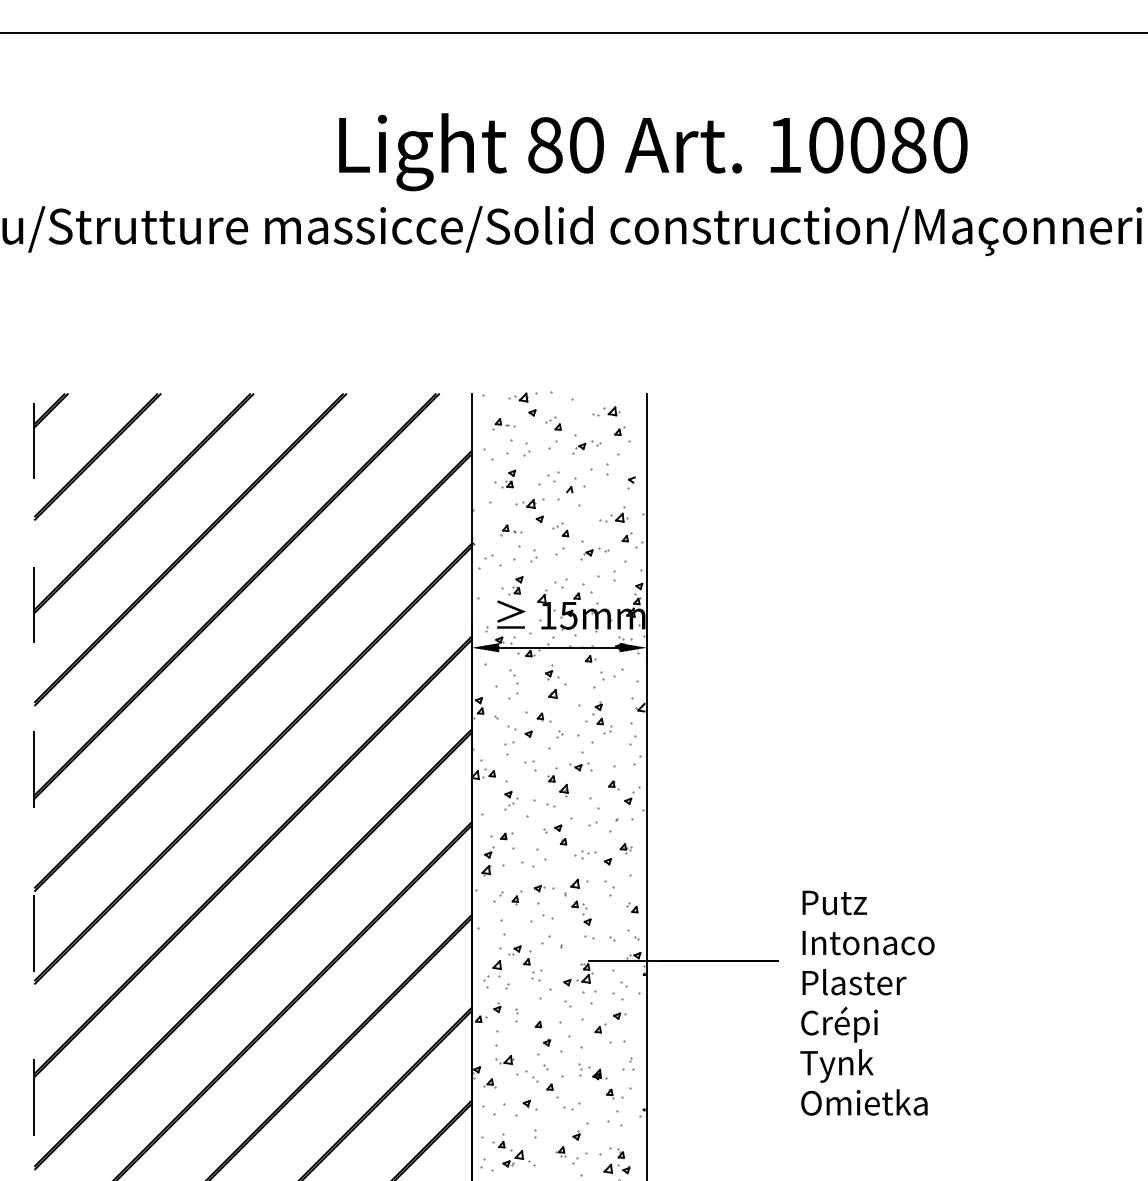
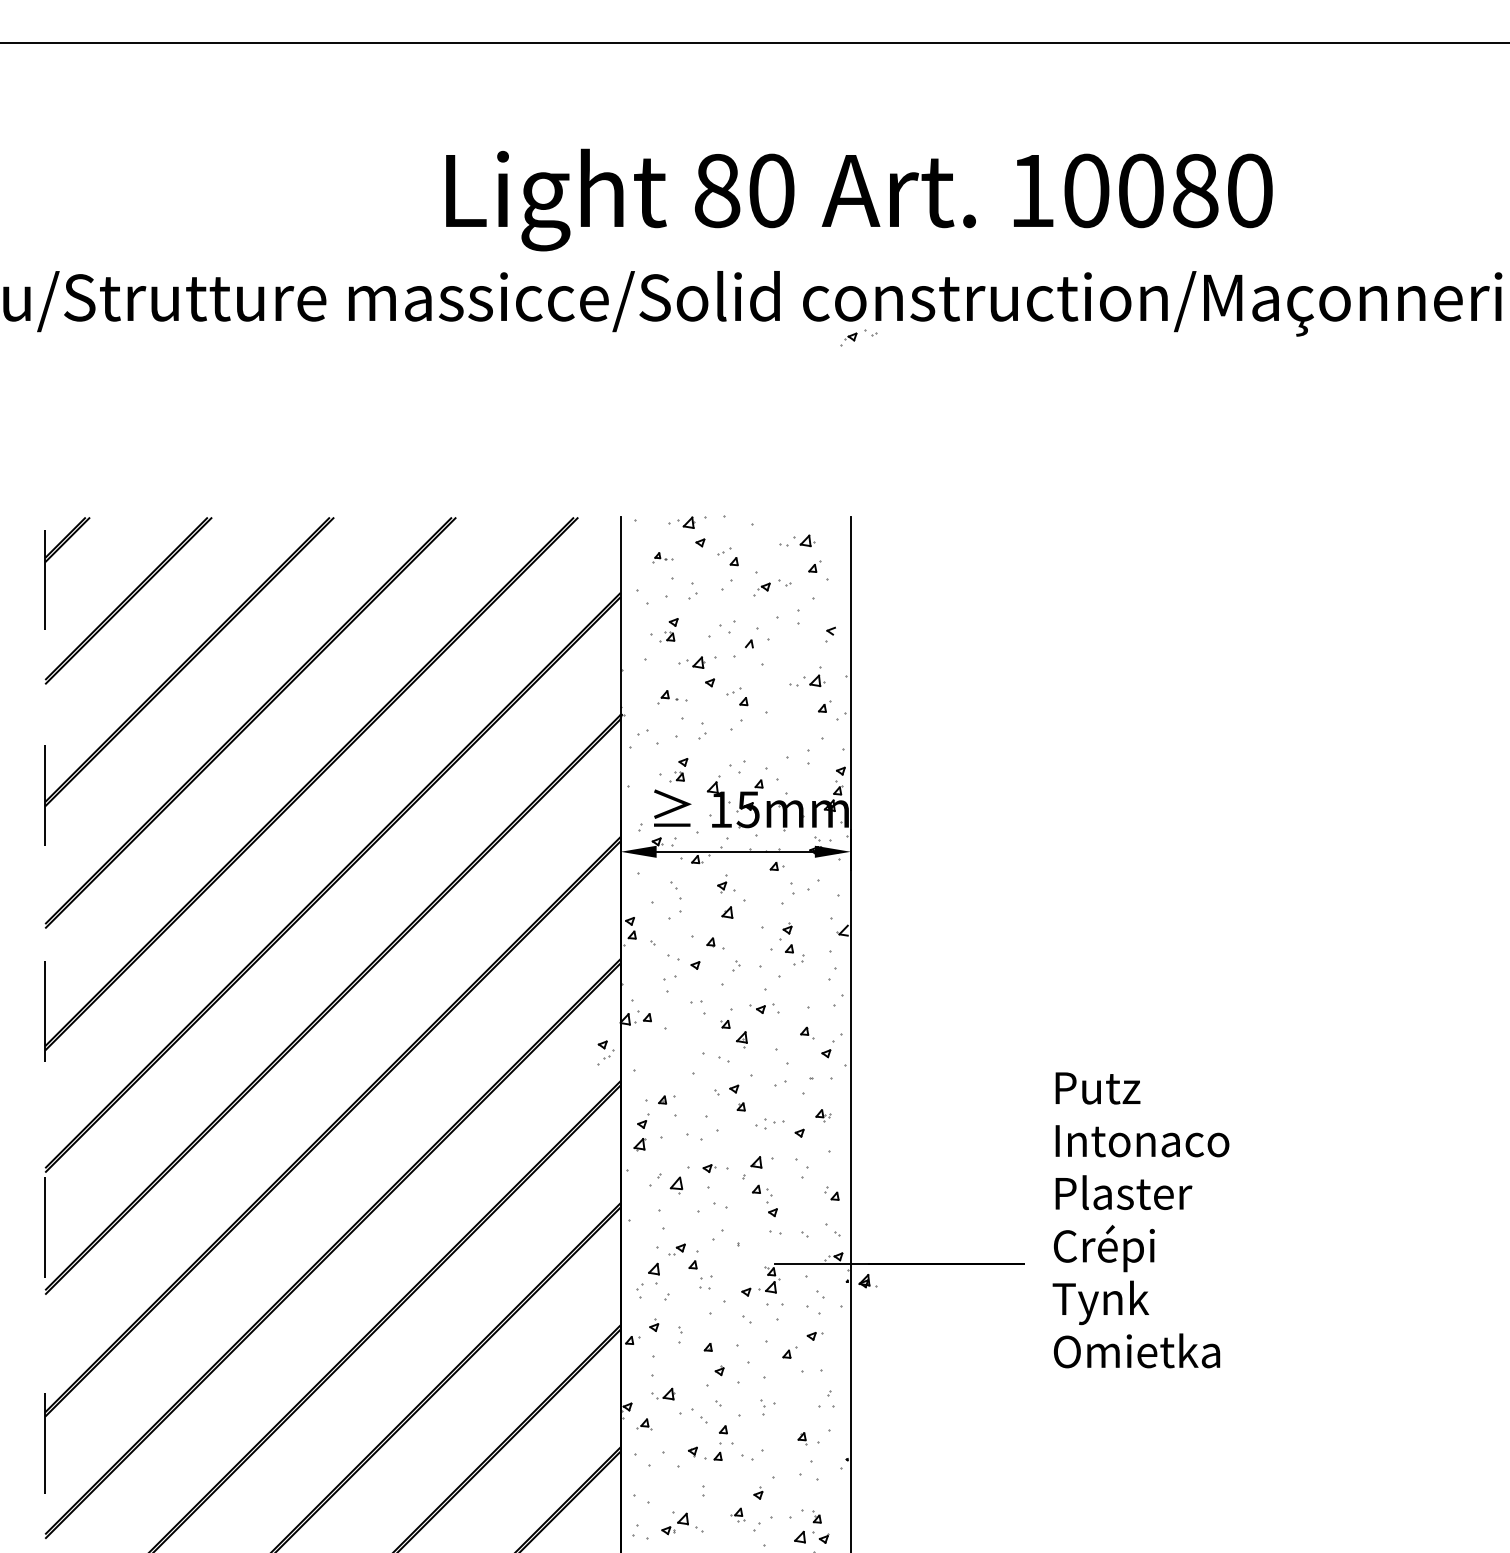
part: (503, 423) -> (662, 557), size x0.7
part: (594, 553) -> (858, 337), moved
part: (510, 800) -> (605, 1052), moved
part: (516, 897) -> (679, 1180), size x1.6
text: (867, 1003) -> (1140, 1220), moved
part: (599, 1074) -> (867, 1281), moved
part: (501, 1140) -> (717, 1451), moved

